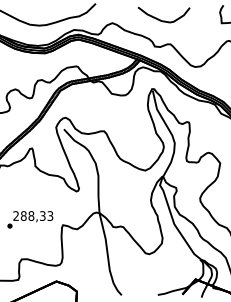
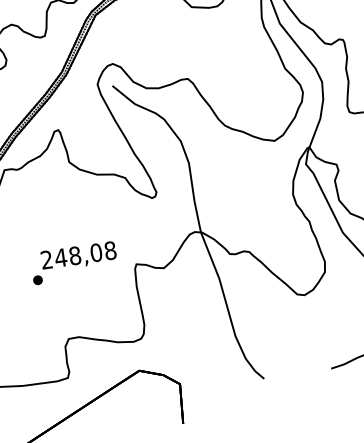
text: (36, 215) -> (84, 253), 288,33 -> 248,08

